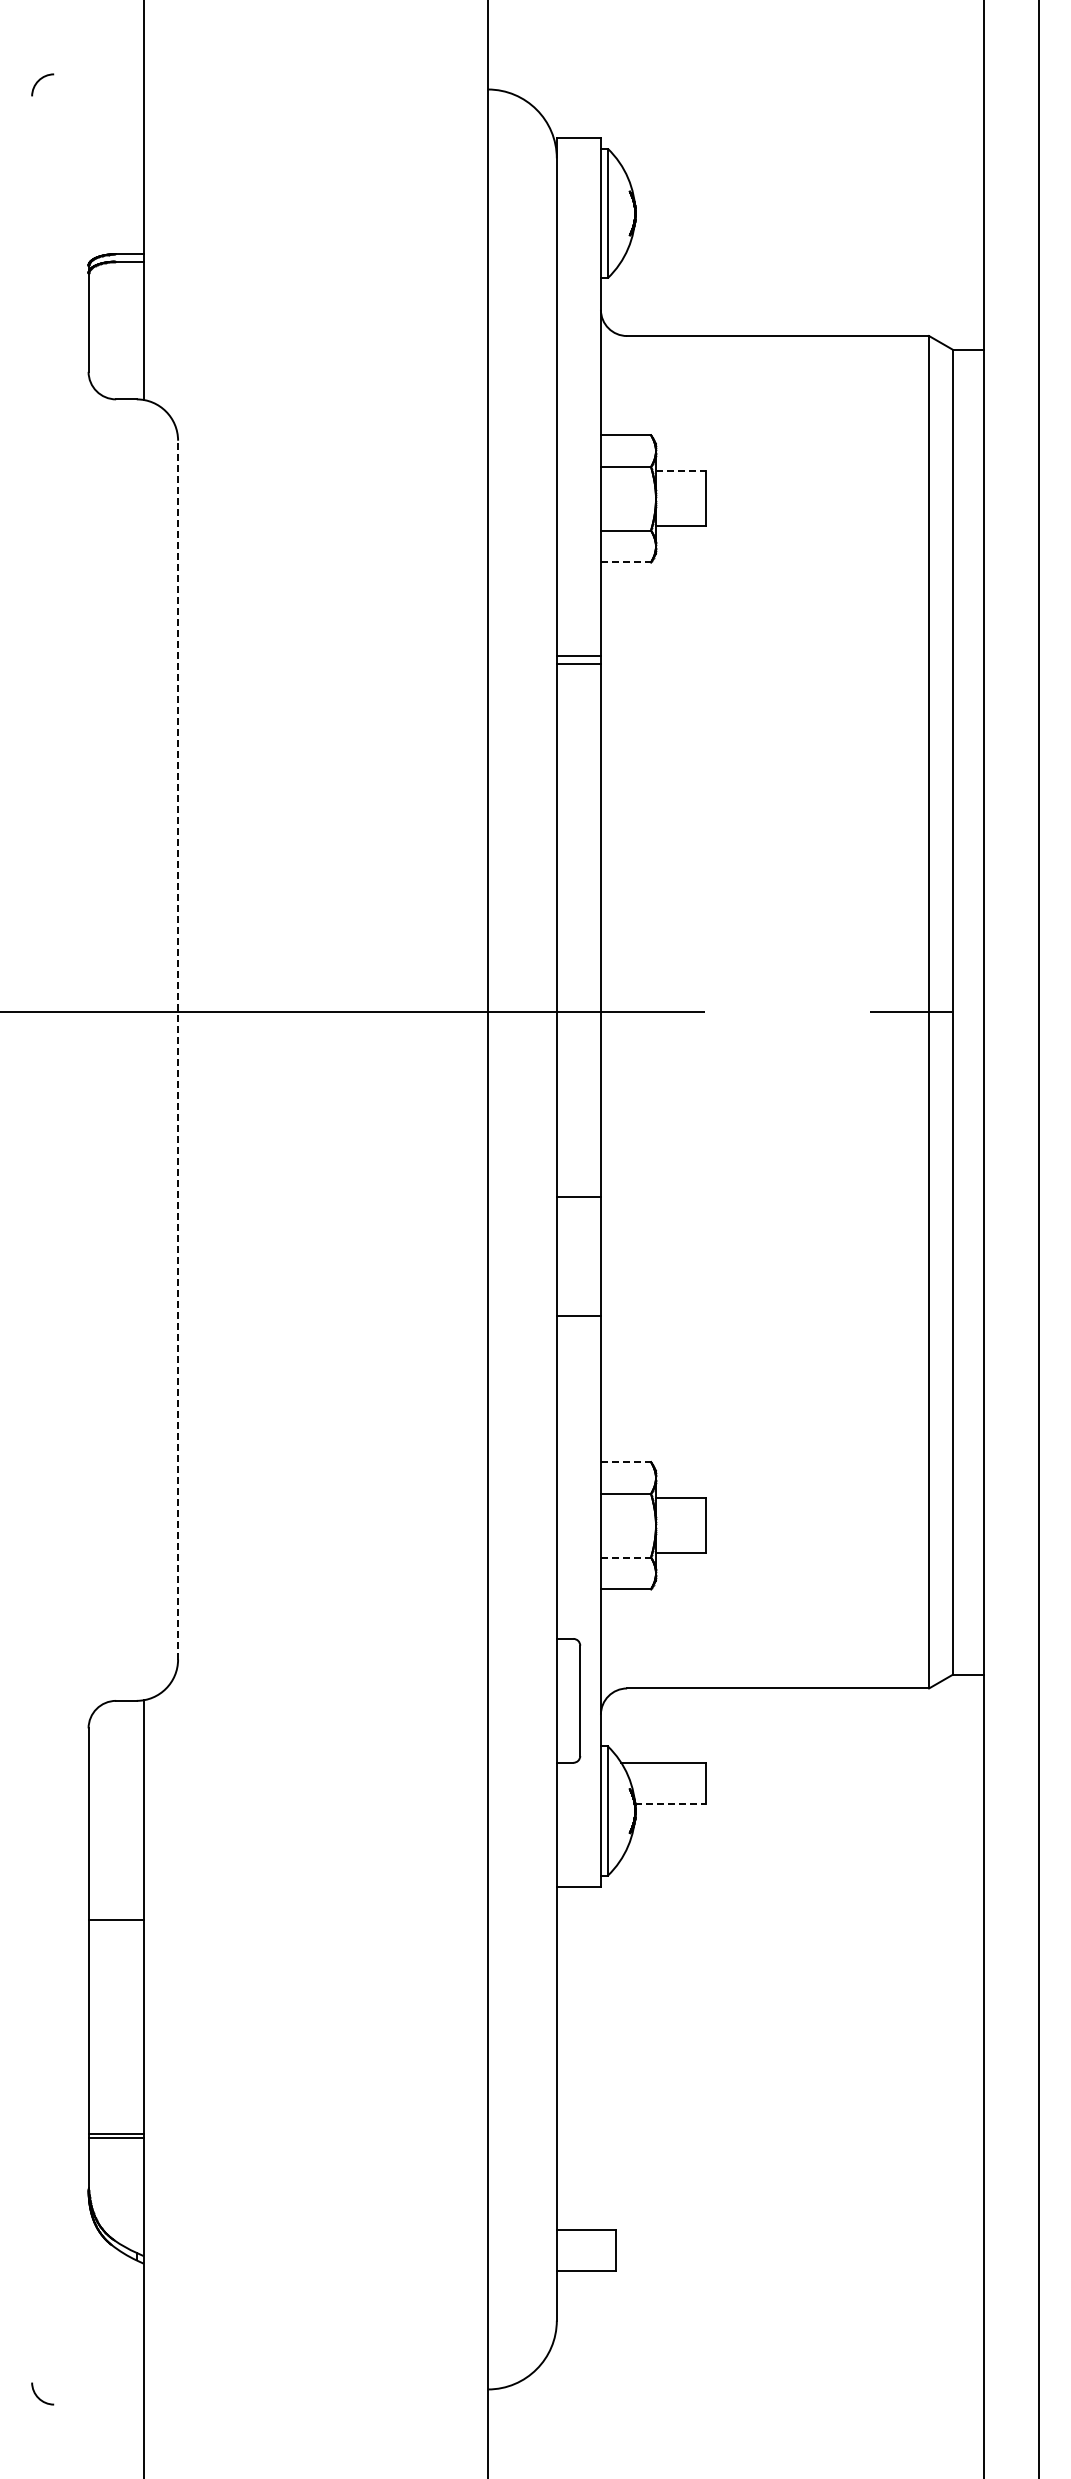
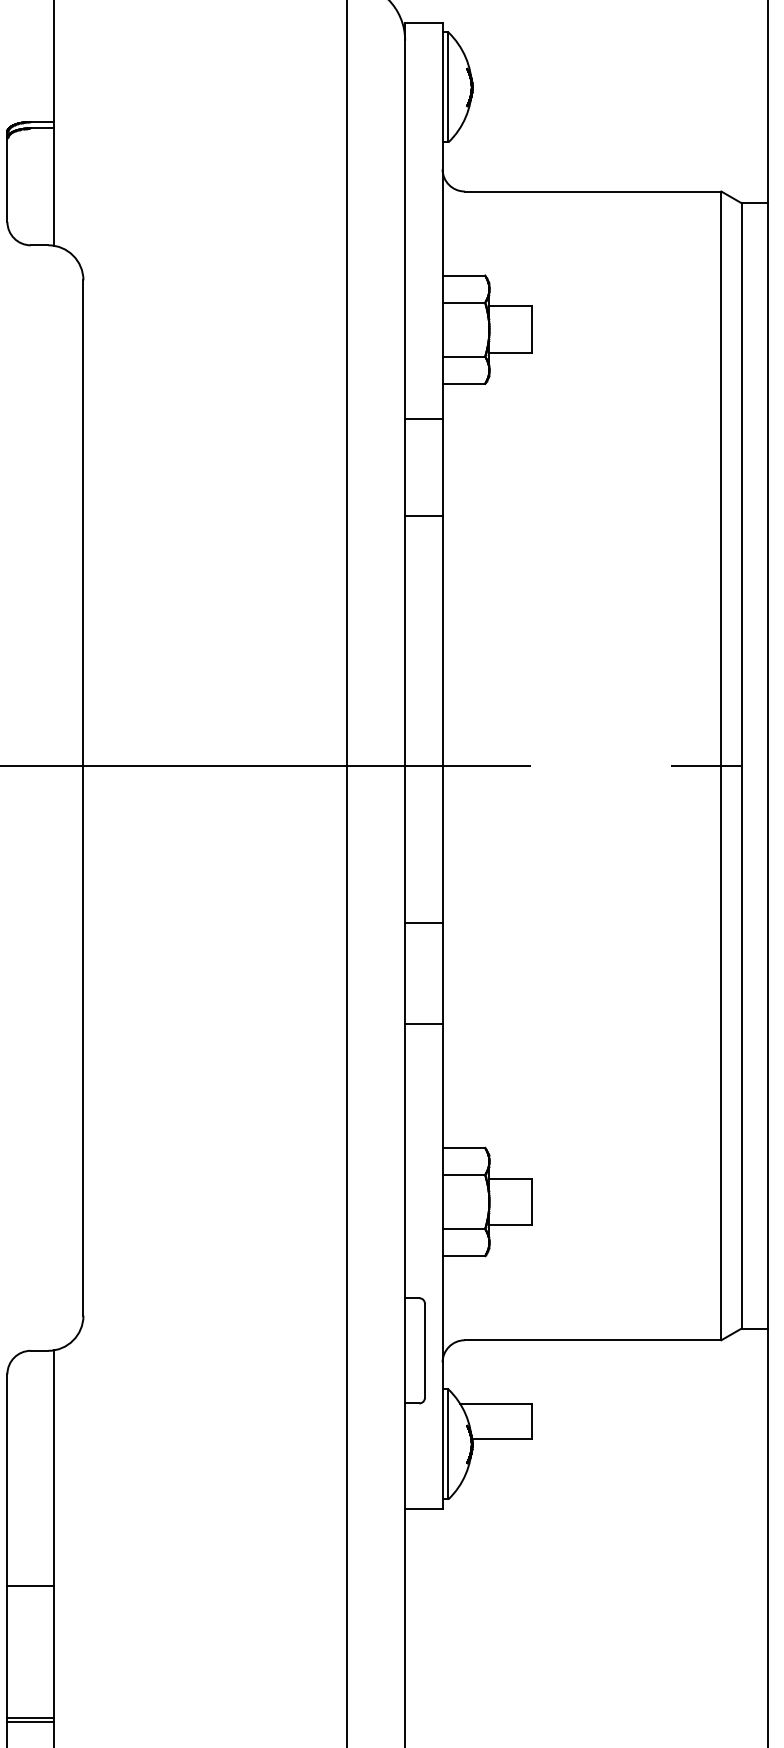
line: (680, 471) -> (510, 306), dashed -> solid
line: (626, 562) -> (464, 383), dashed -> solid
line: (578, 656) -> (423, 419), moved
line: (578, 663) -> (423, 515), moved
line: (178, 1049) -> (83, 797), dashed -> solid
line: (626, 1462) -> (464, 1148), dashed -> solid
line: (626, 1557) -> (464, 1229), dashed -> solid
line: (670, 1804) -> (501, 1438), dashed -> solid
line: (115, 1920) -> (30, 1586), moved

